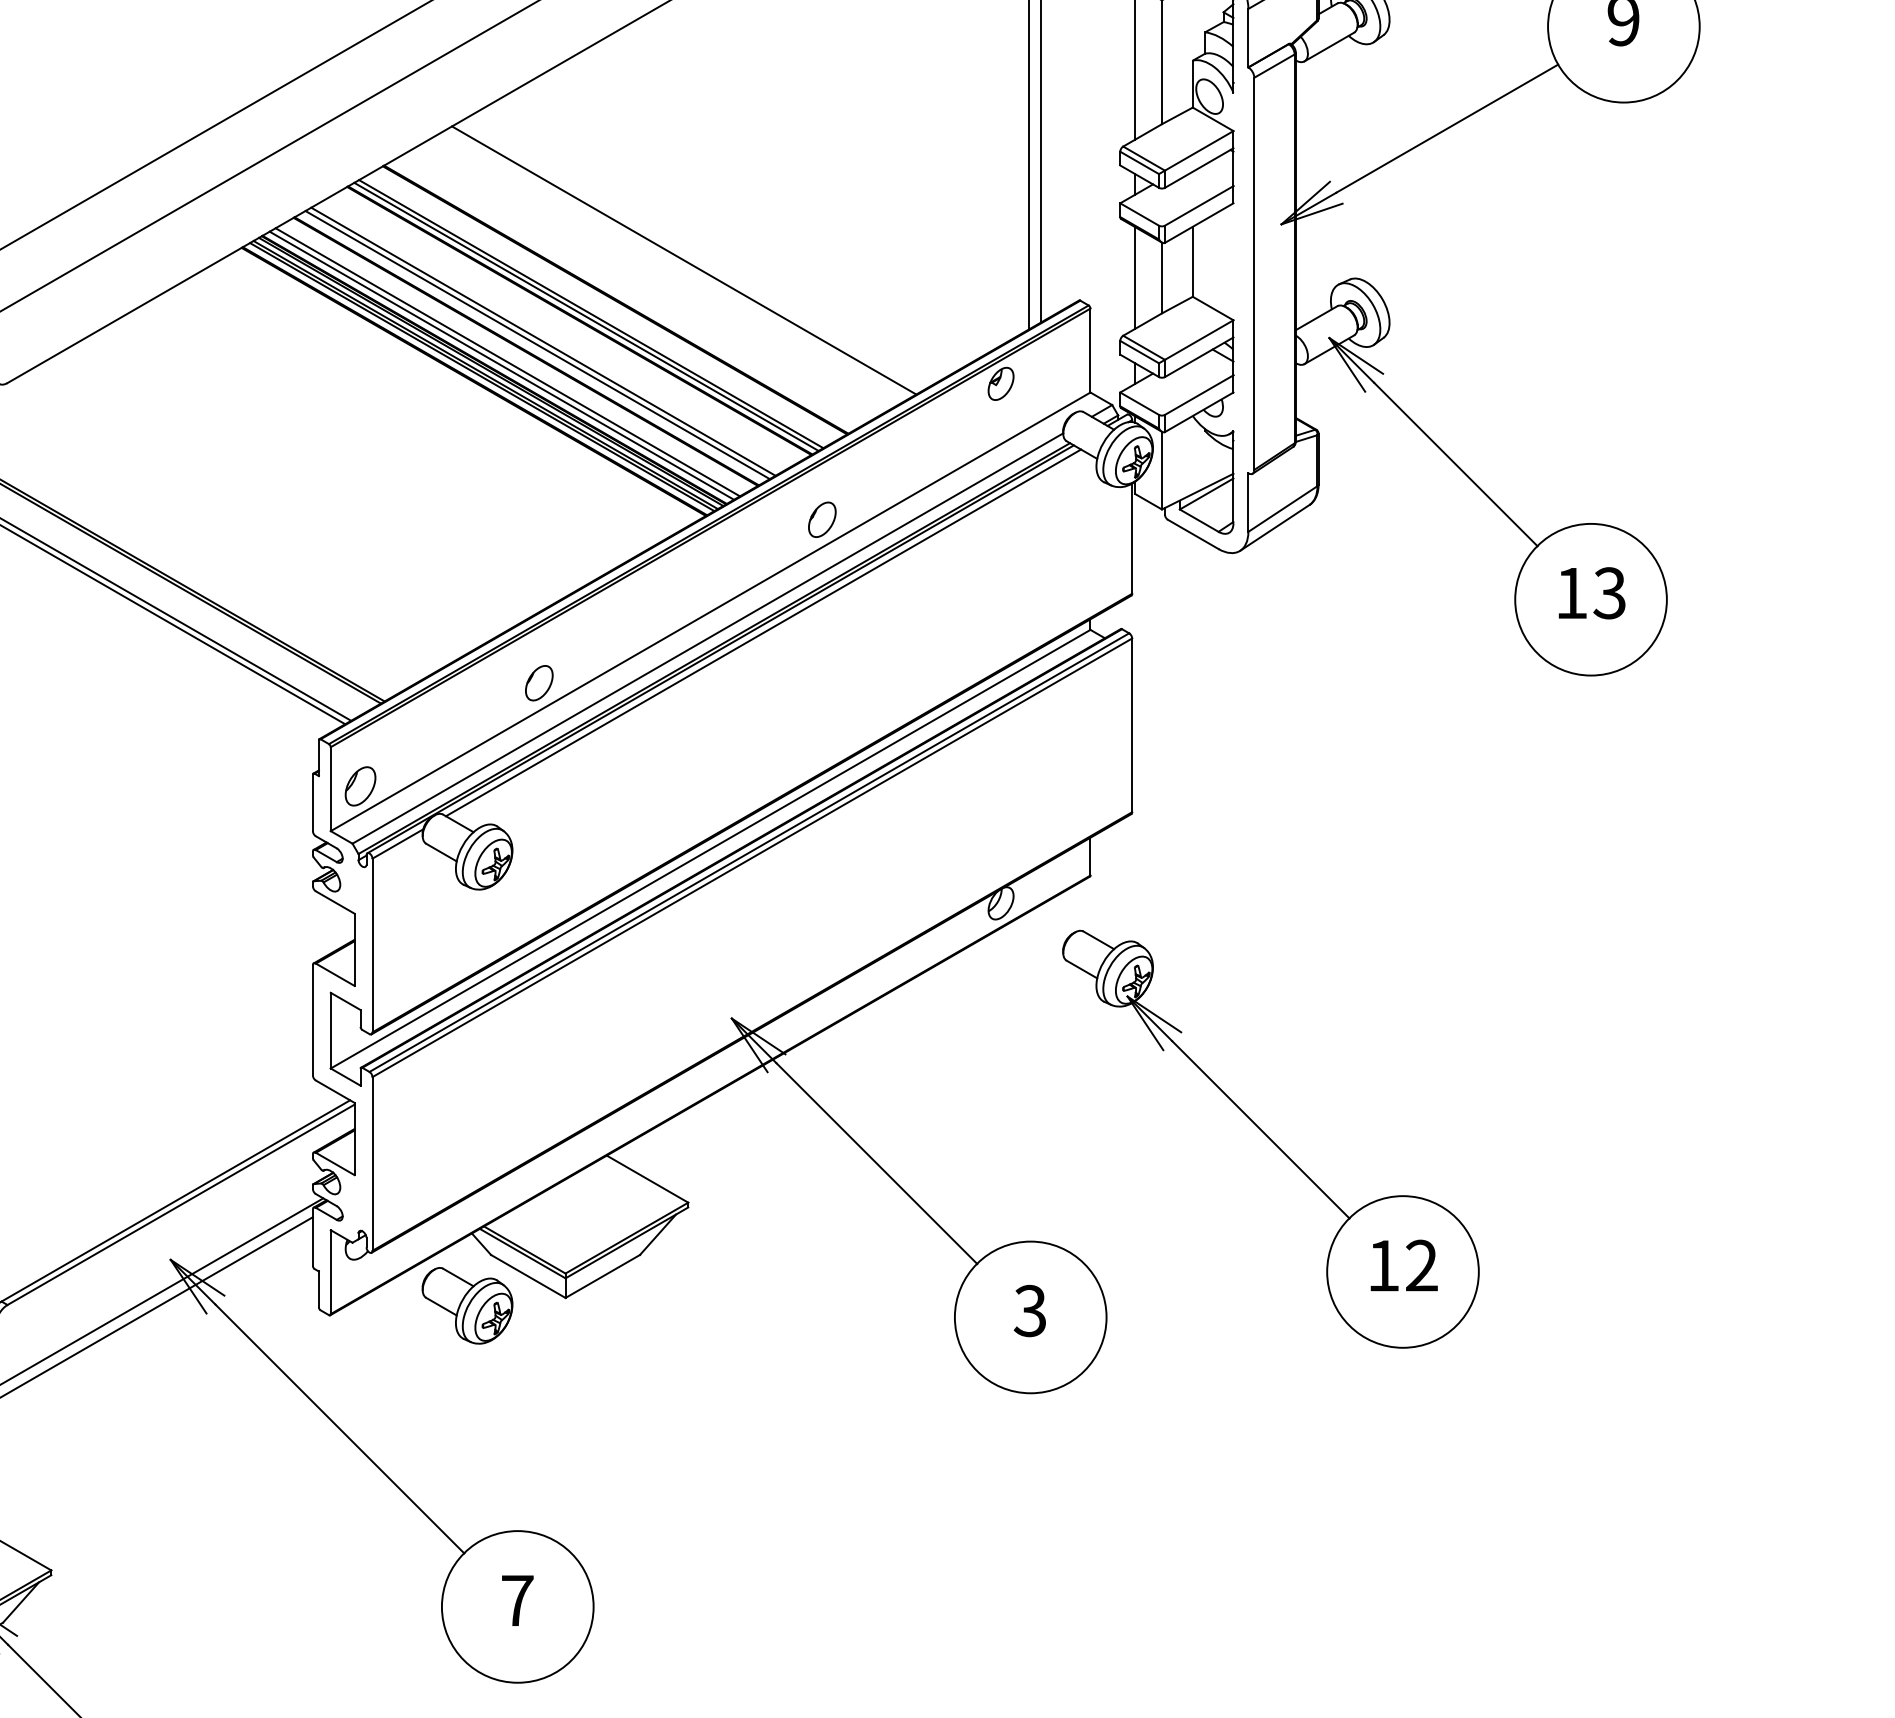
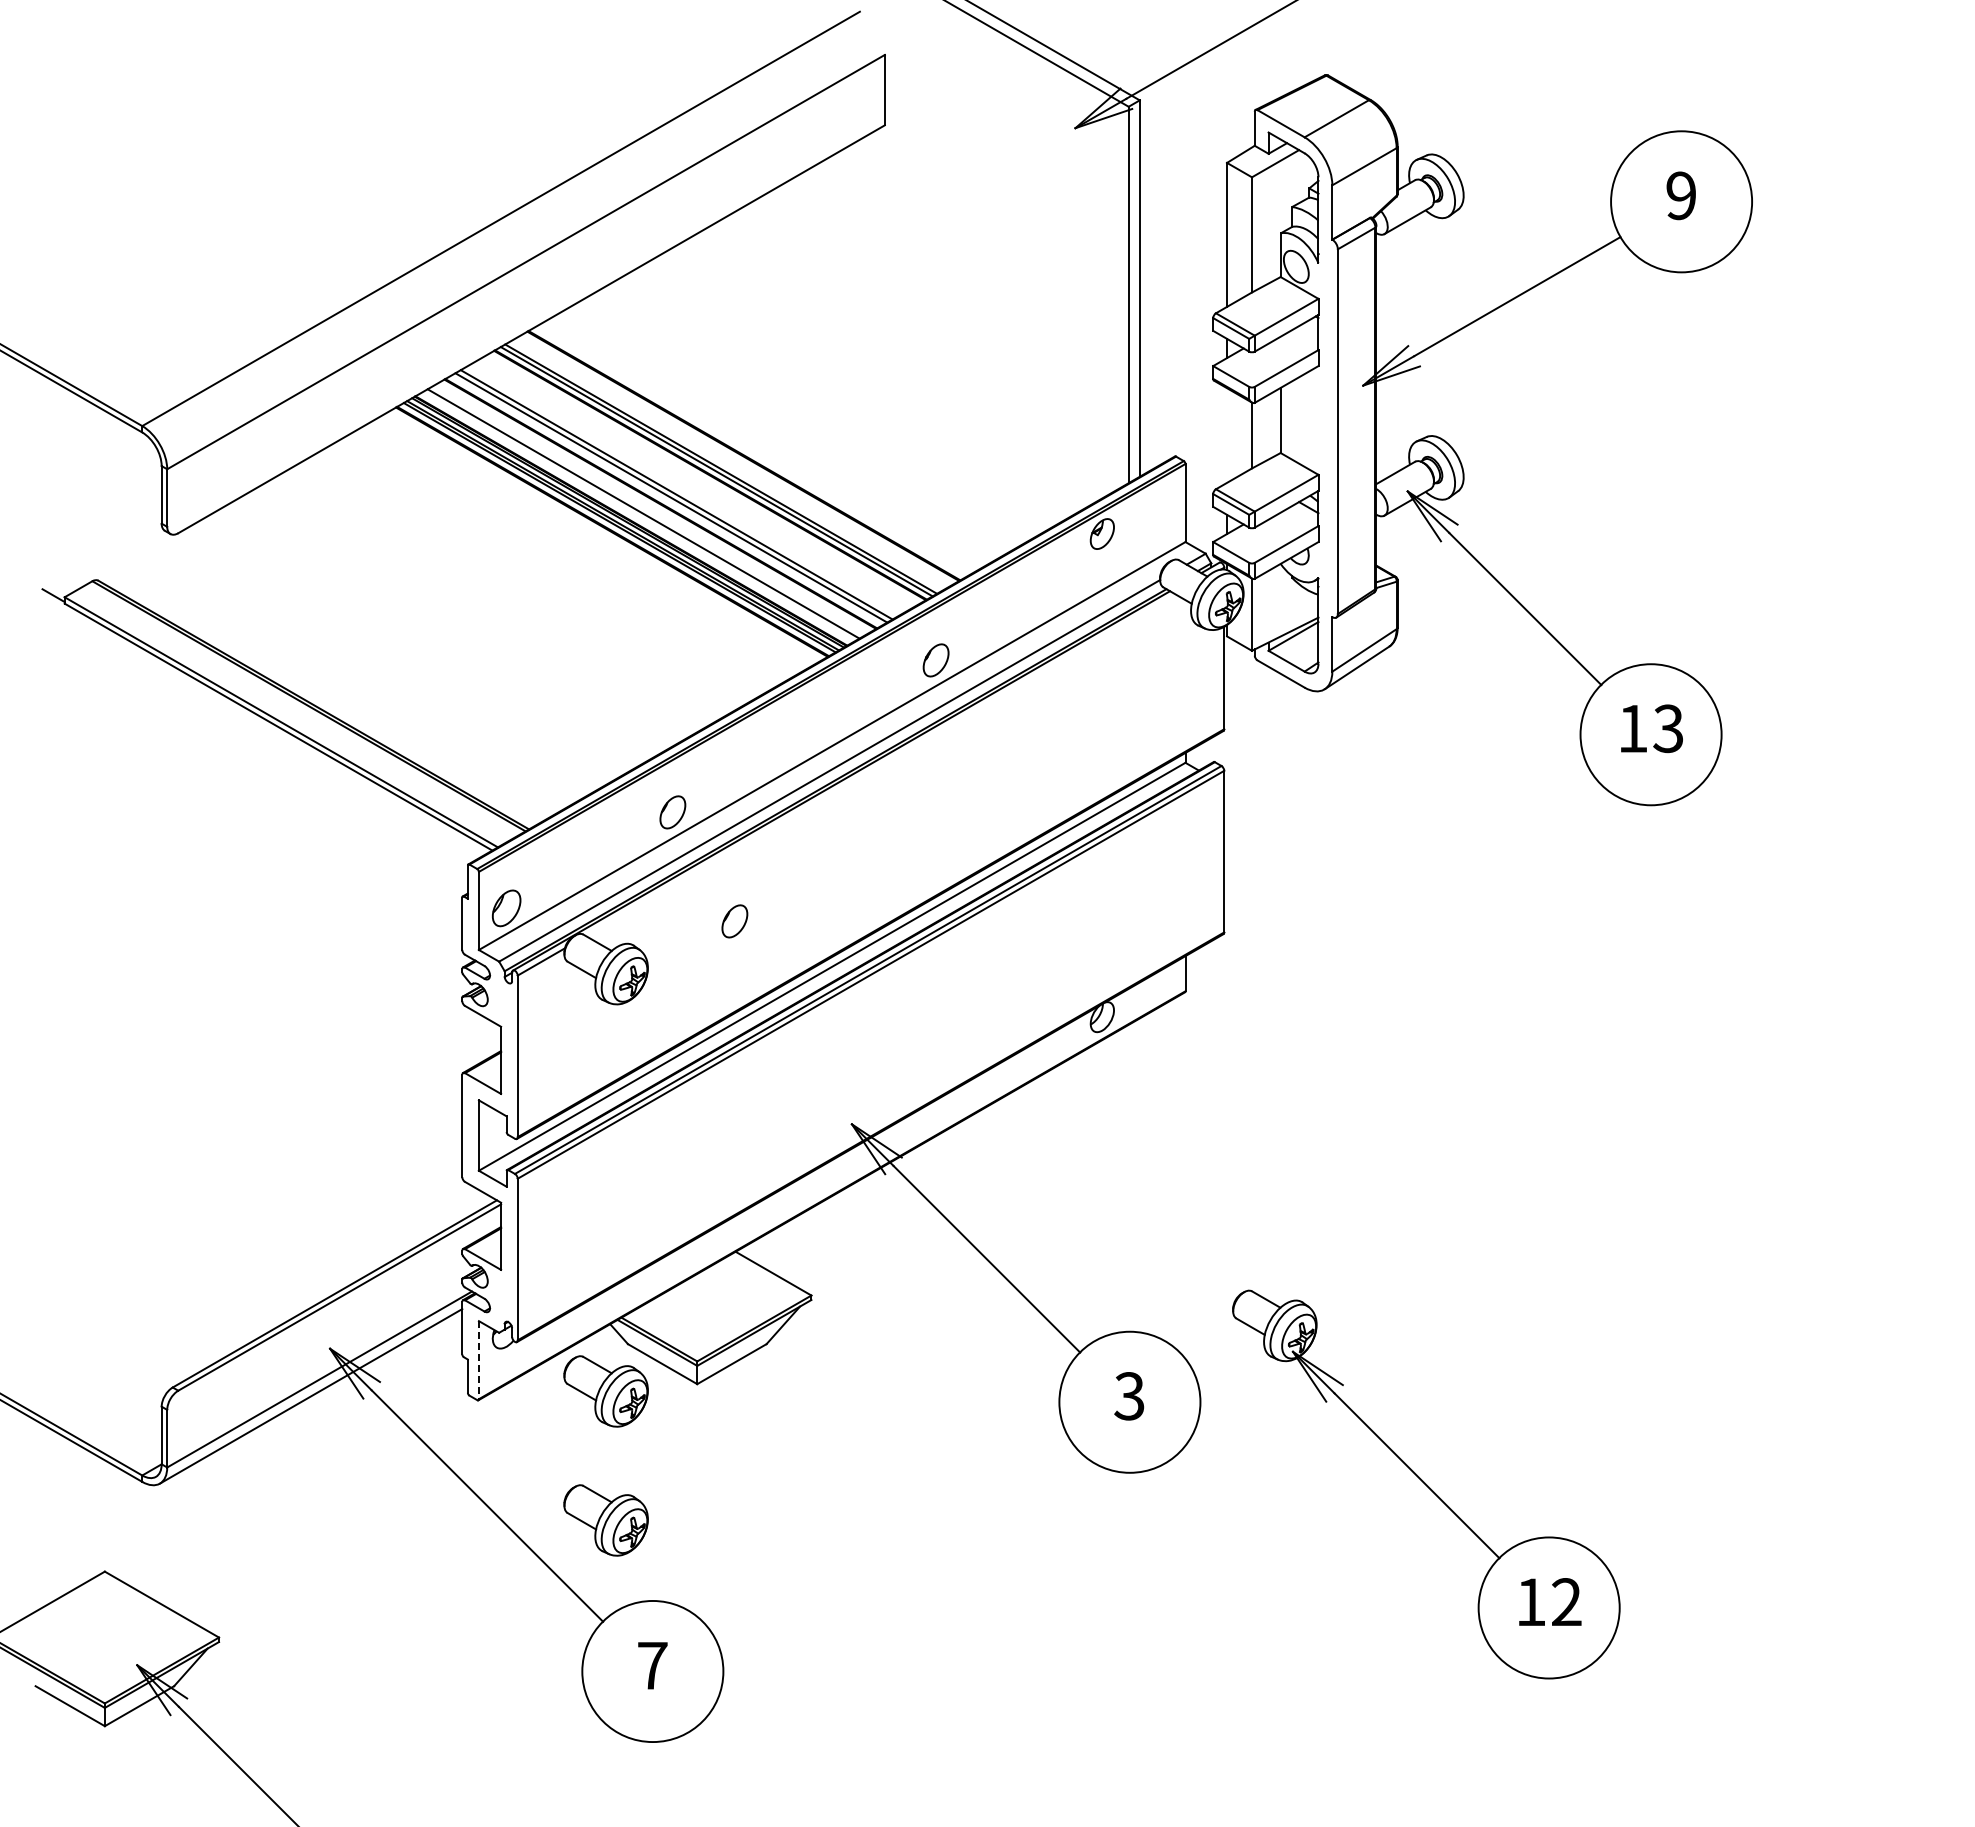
line: (684, 259) -> (807, 418), removed
line: (1135, 277) -> (1227, 435), removed
line: (501, 365) -> (637, 516), removed
line: (763, 632) -> (881, 765), removed
part: (605, 800) -> (734, 921), added
part: (1271, 1139) -> (1426, 1484), moved
line: (330, 1272) -> (478, 1360), solid -> dashed
part: (466, 1444) -> (605, 1520), added

